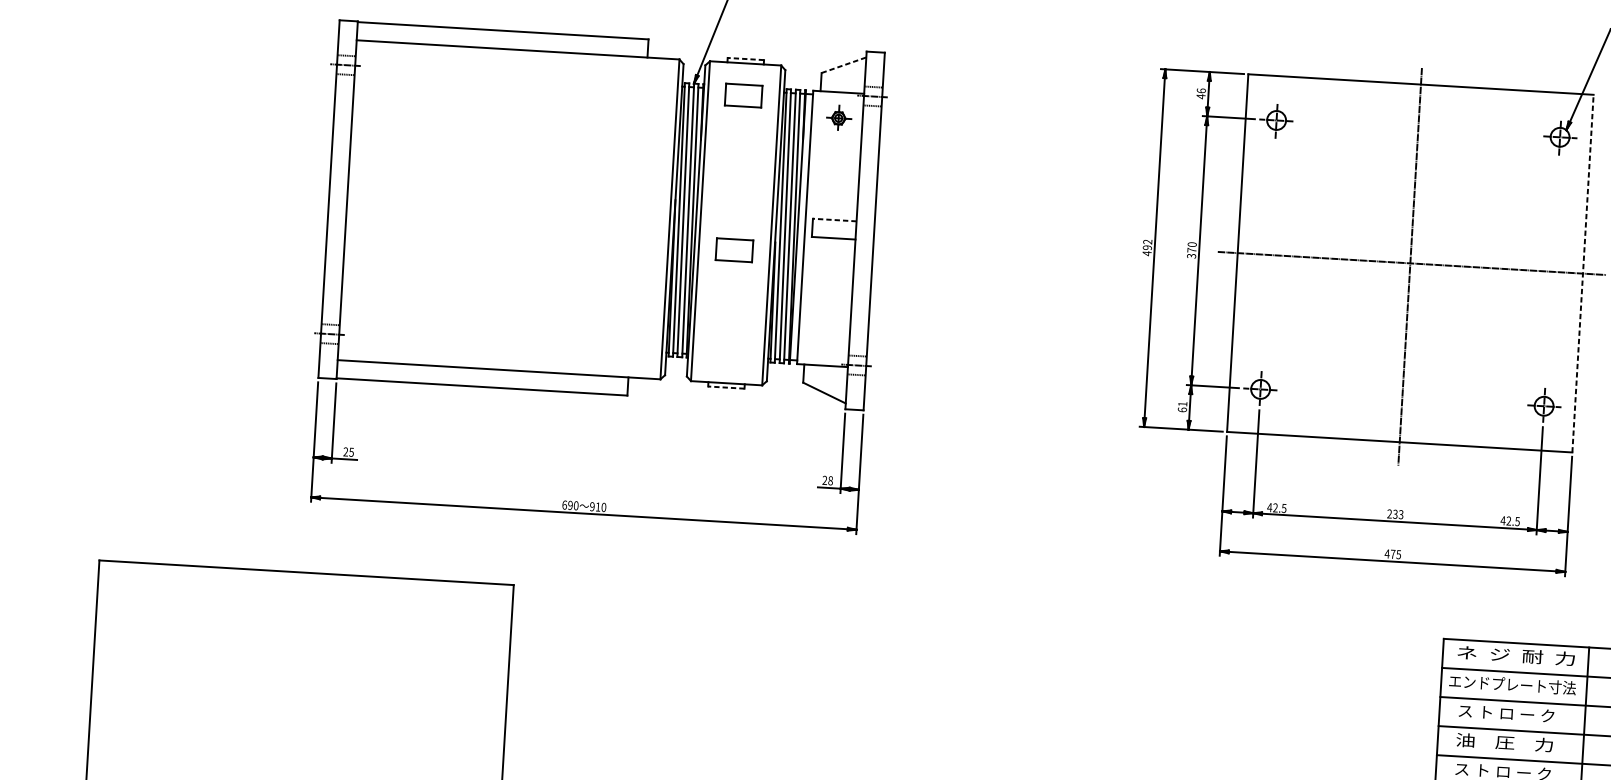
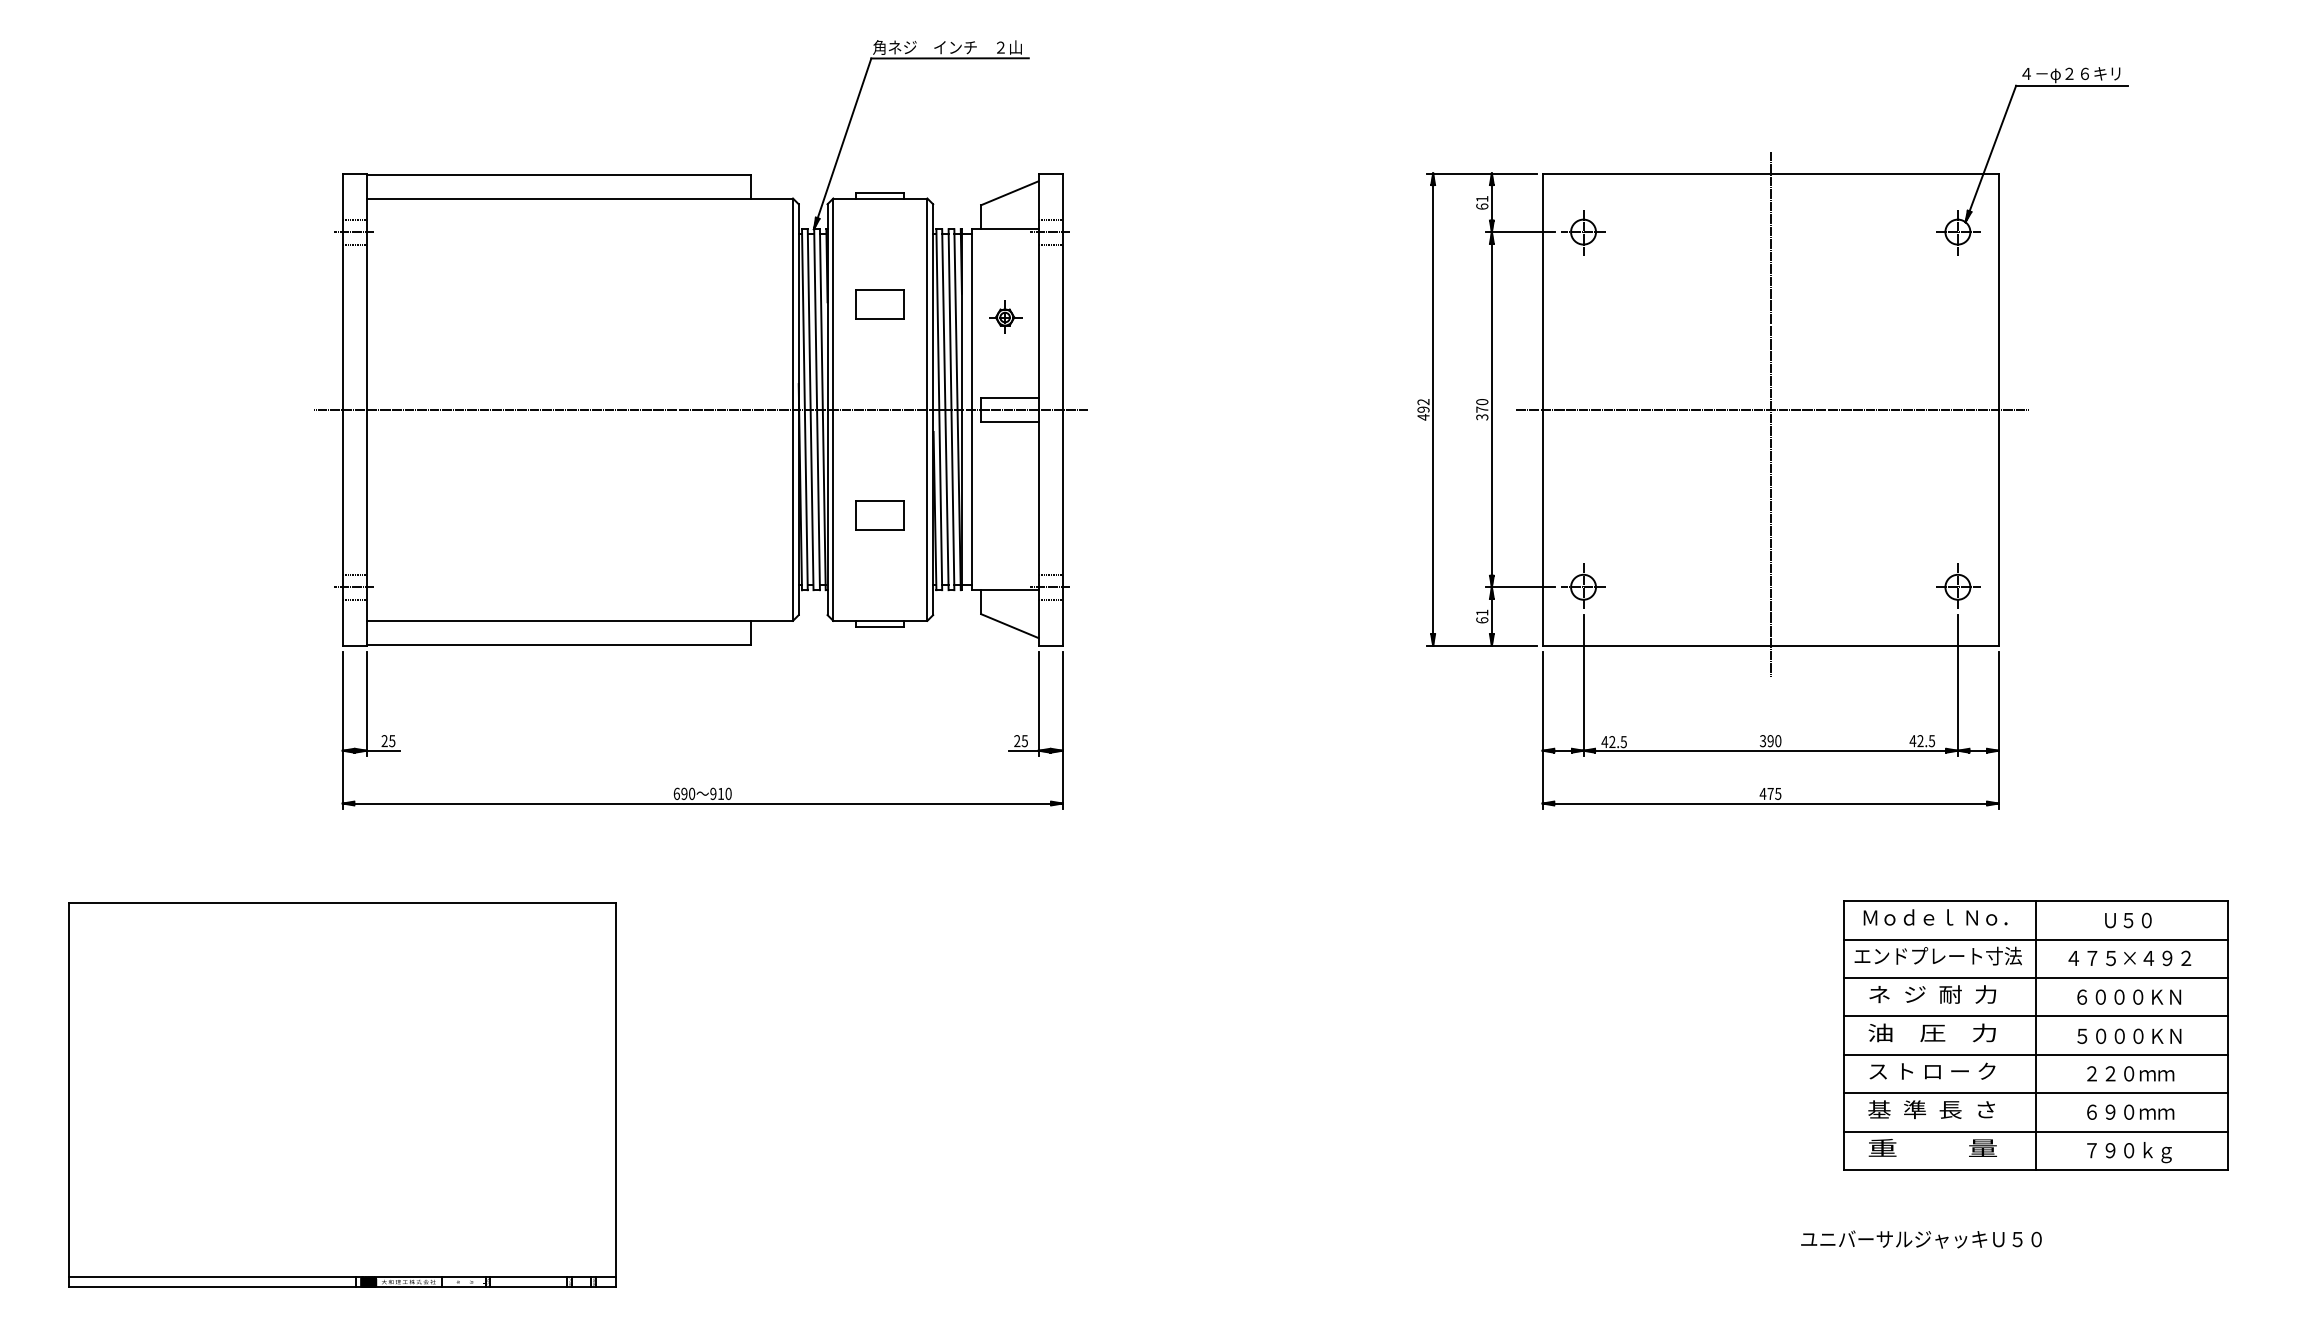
line: (745, 58) -> (880, 192), dashed -> solid
line: (844, 65) -> (1010, 193), dashed -> solid
text: (1201, 93) -> (1482, 202), 46 -> 61
part: (743, 95) -> (879, 304), moved
part: (839, 117) -> (1005, 316), moved
line: (599, 215) -> (700, 409), added
line: (834, 219) -> (1009, 397), dashed -> solid
part: (733, 250) -> (879, 515), moved
line: (1582, 273) -> (1998, 409), dashed -> solid
line: (726, 387) -> (880, 626), dashed -> solid
text: (830, 481) -> (1024, 741), 28 -> 25
text: (1395, 514) -> (1770, 741), 233 -> 390
text: (1516, 655) -> (1940, 917), ネ  ジ  耐  力 -> Ｍｏｄｅｌ Ｎｏ．
text: (1506, 713) -> (1932, 994), ス ト ロ ー ク -> ネ  ジ  耐  力

